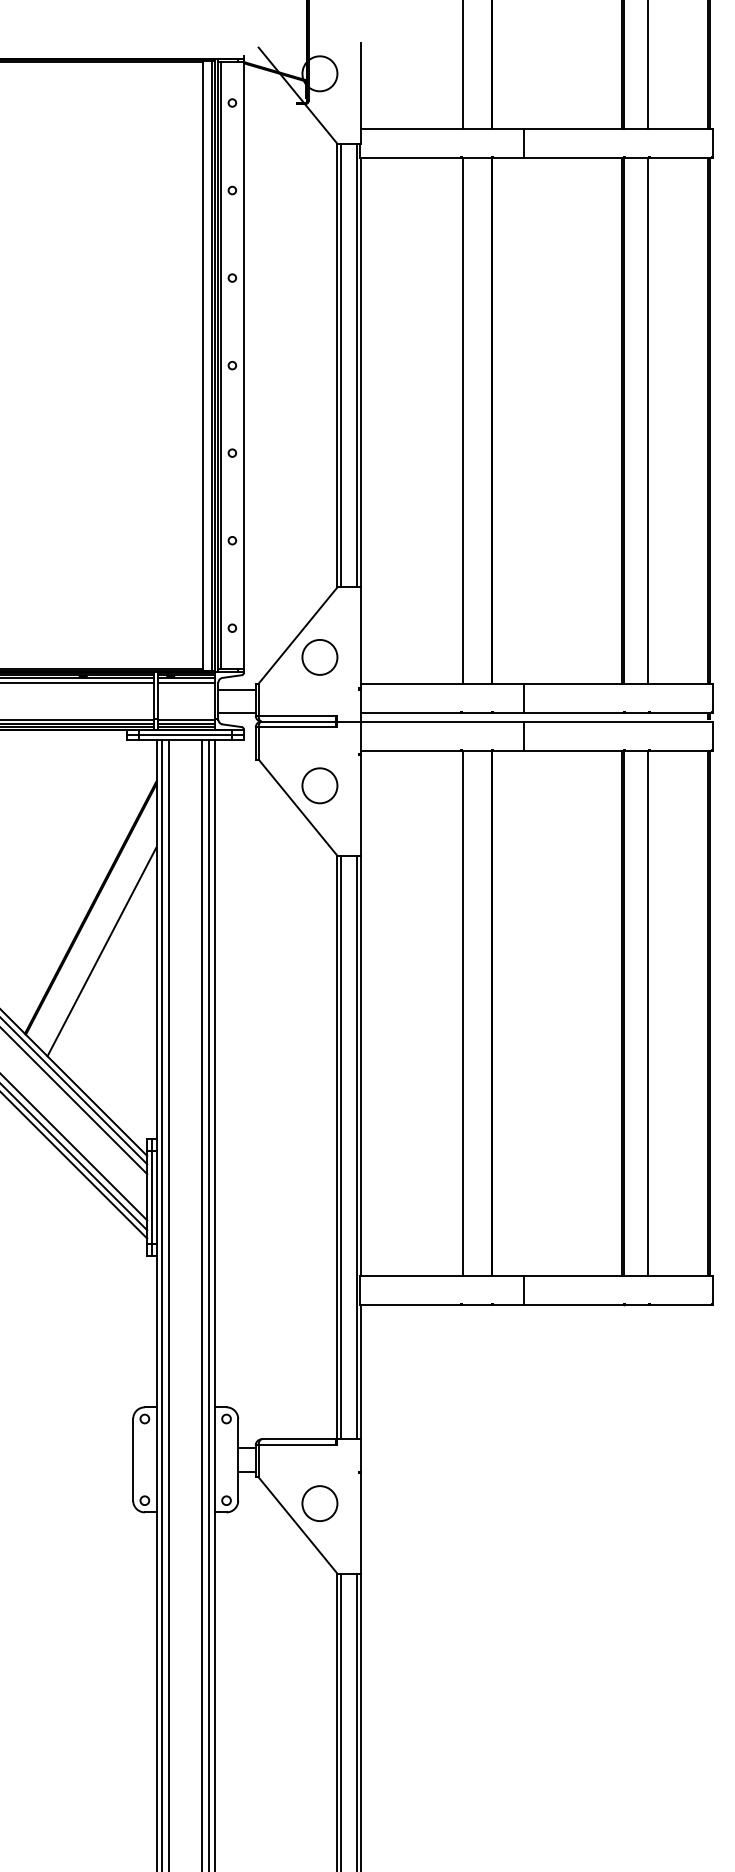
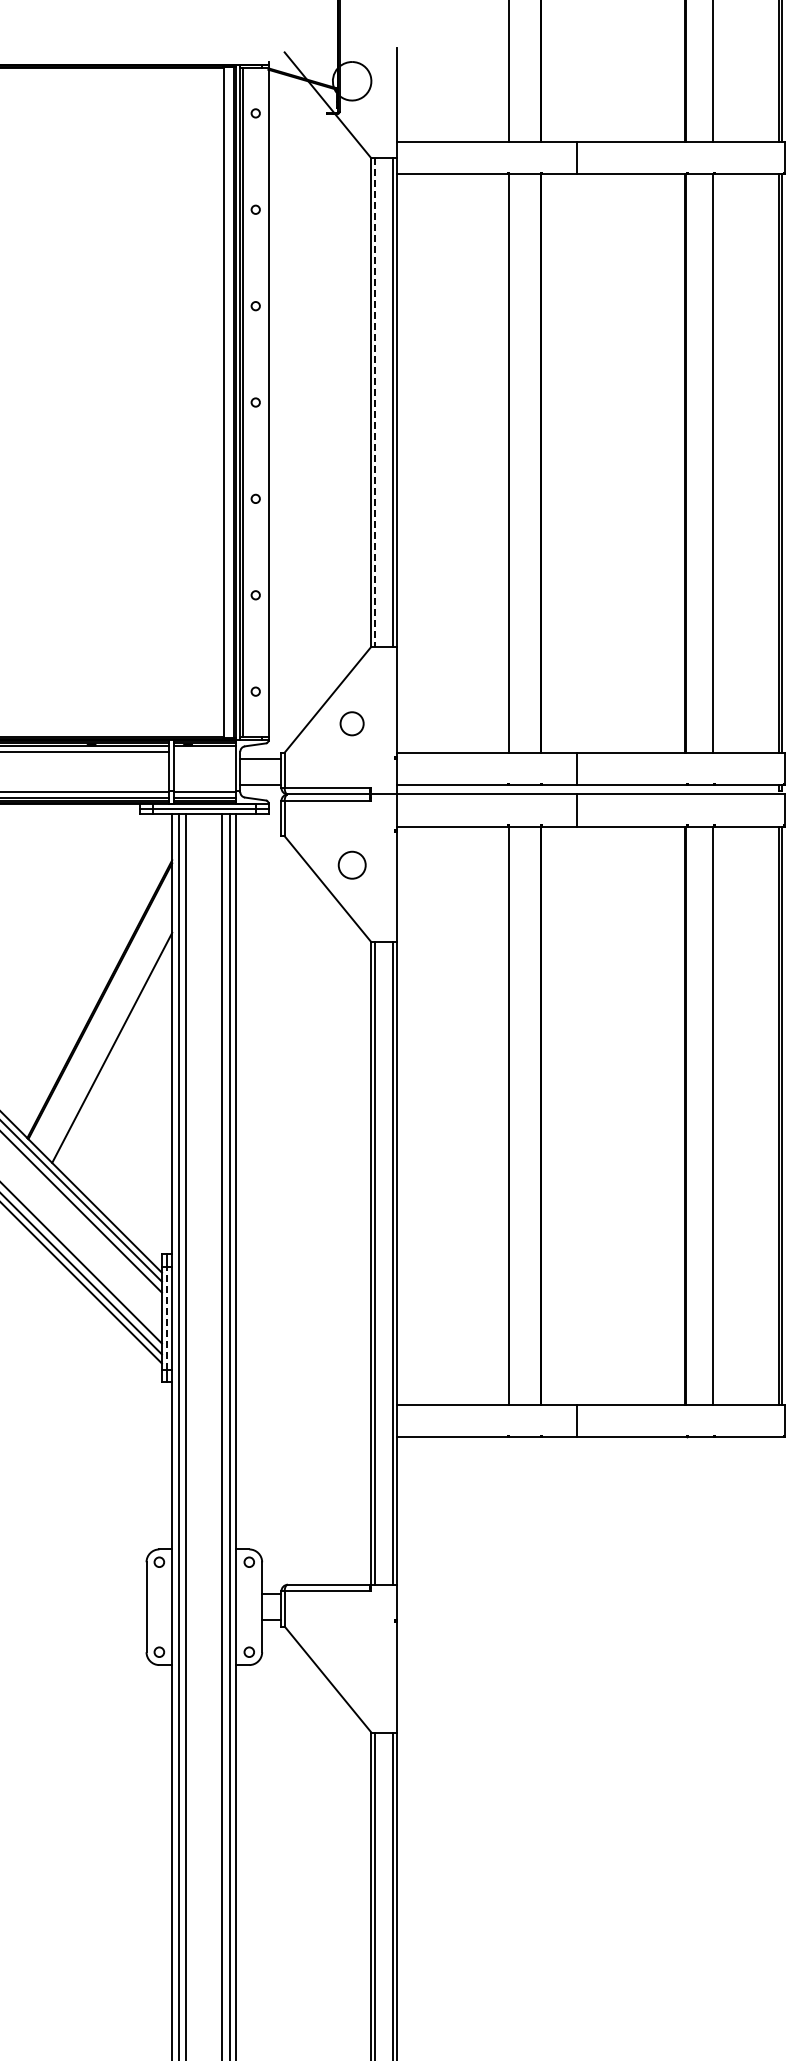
line: (341, 366) -> (375, 403), solid -> dashed
circle: (319, 657) -> (351, 723), size x0.6
line: (186, 682) -> (205, 751), removed
circle: (320, 786) -> (352, 865), size x0.7
line: (152, 1196) -> (167, 1317), solid -> dashed
circle: (320, 1503) -> (352, 1655), removed

